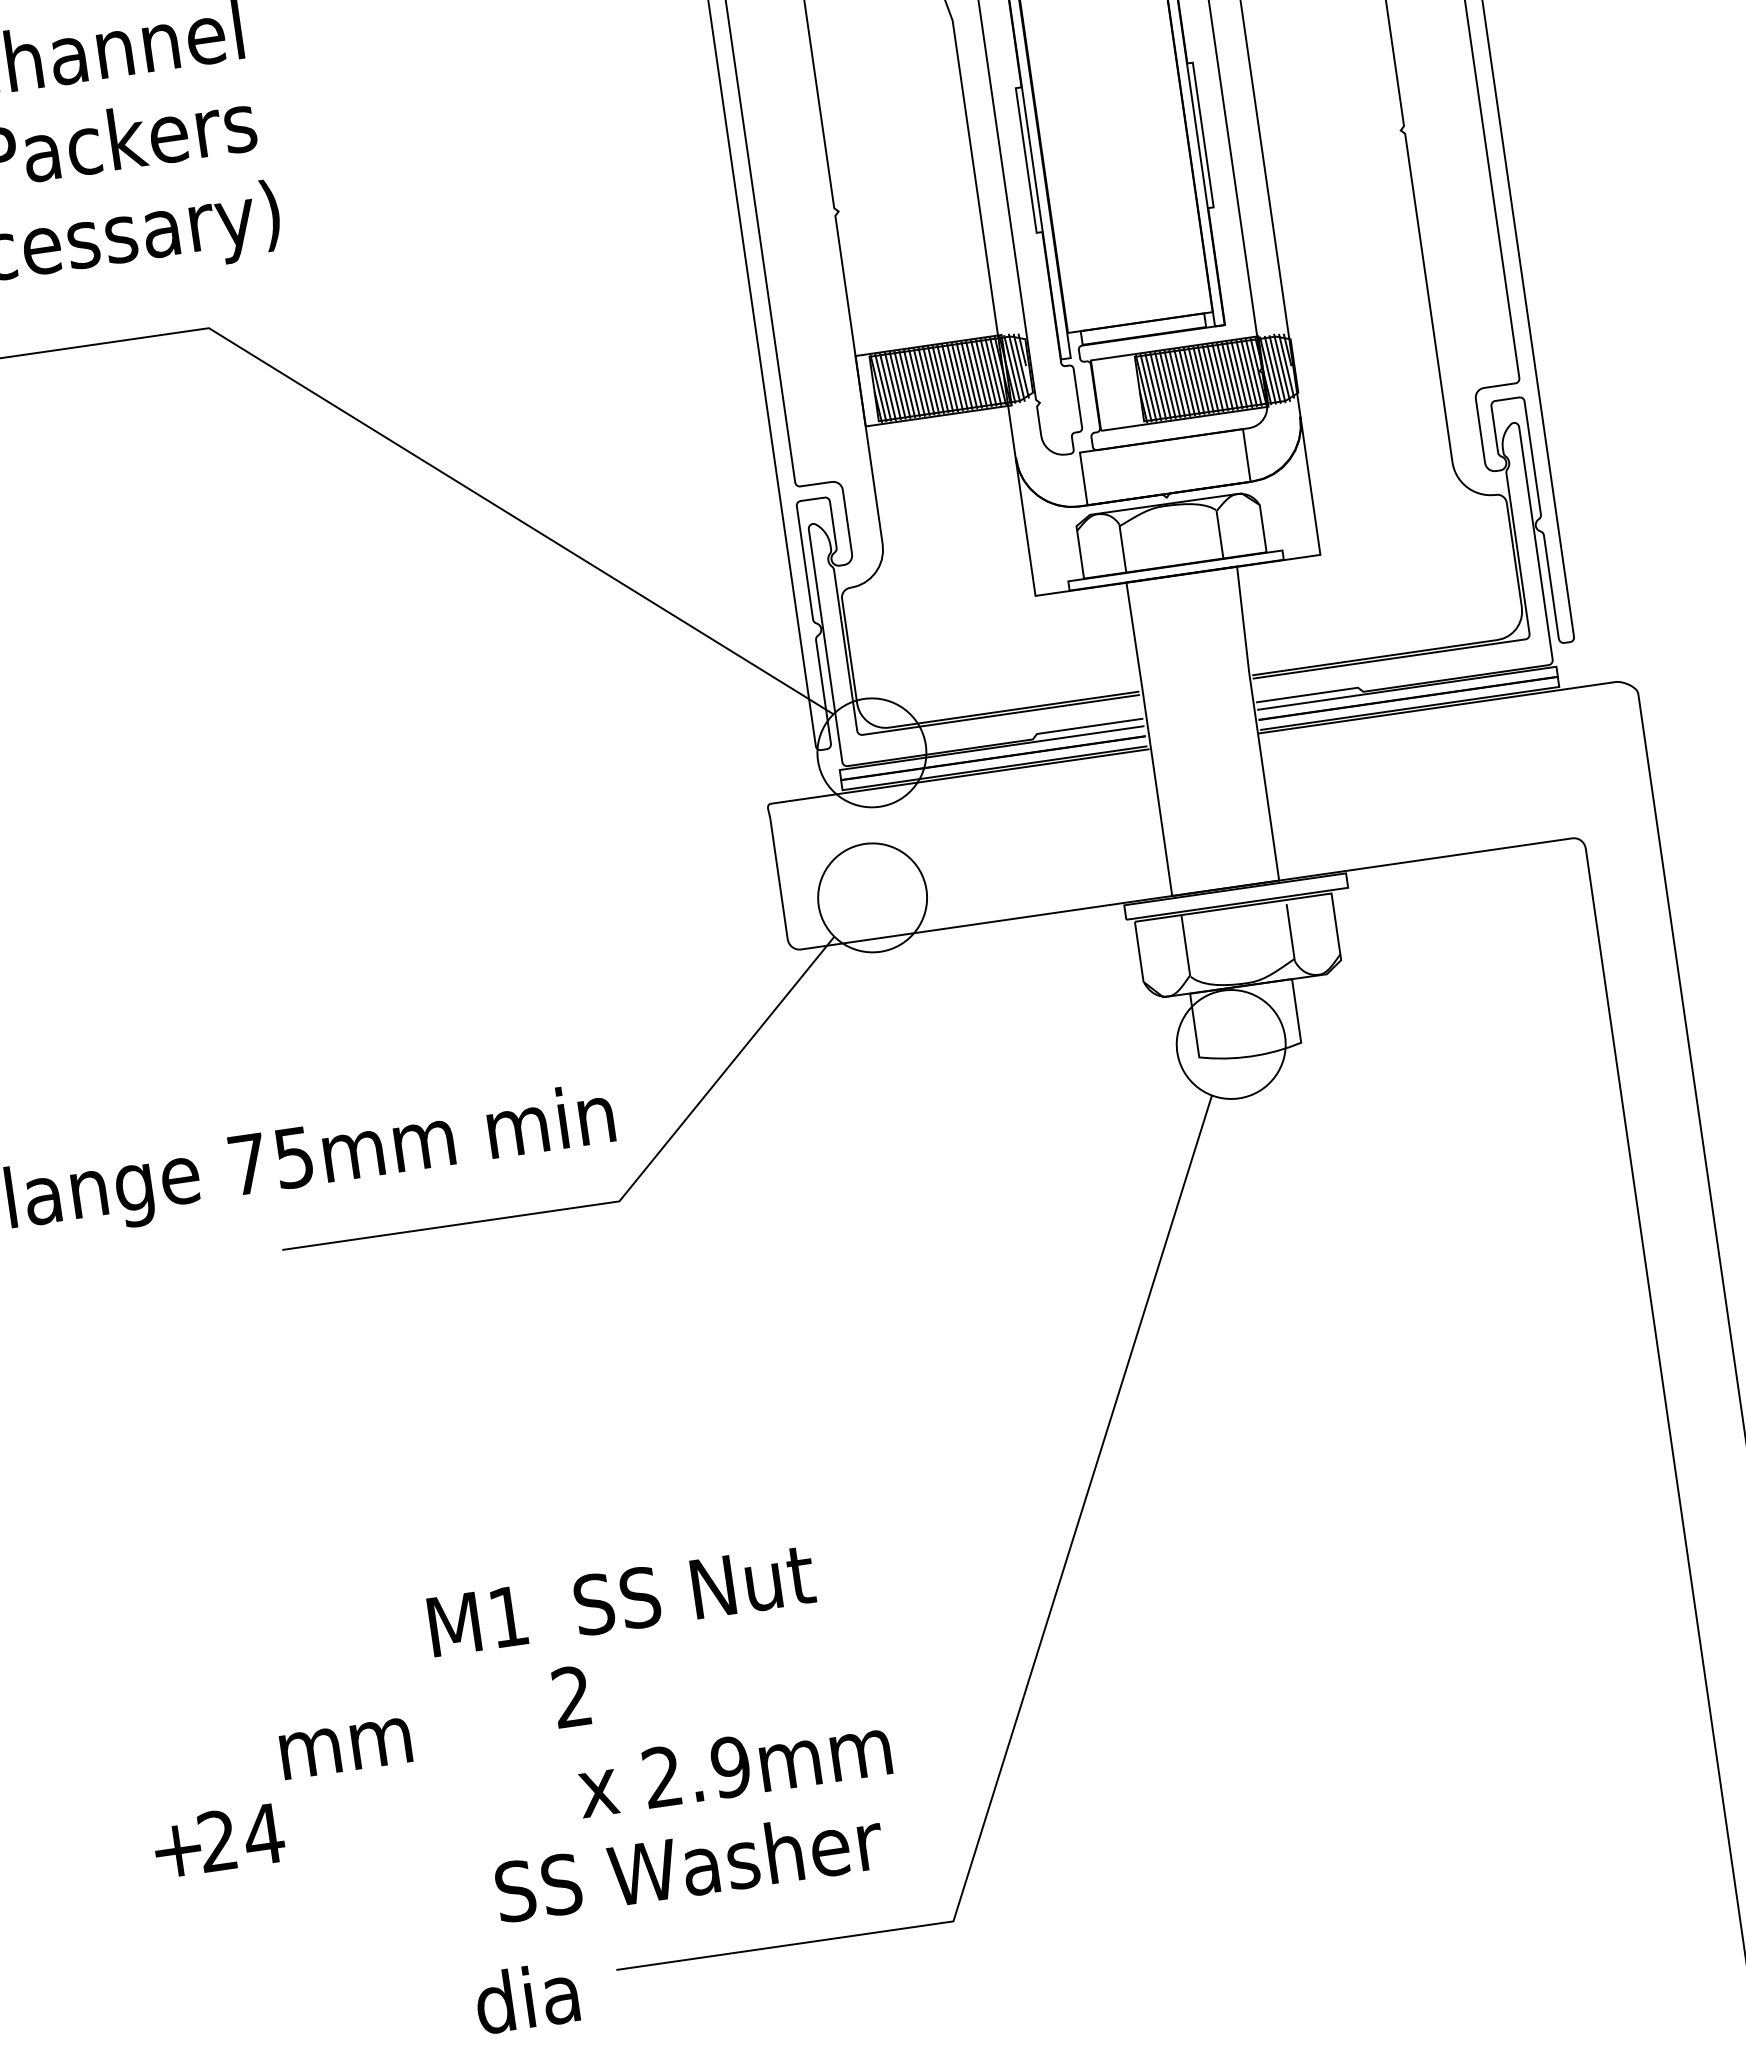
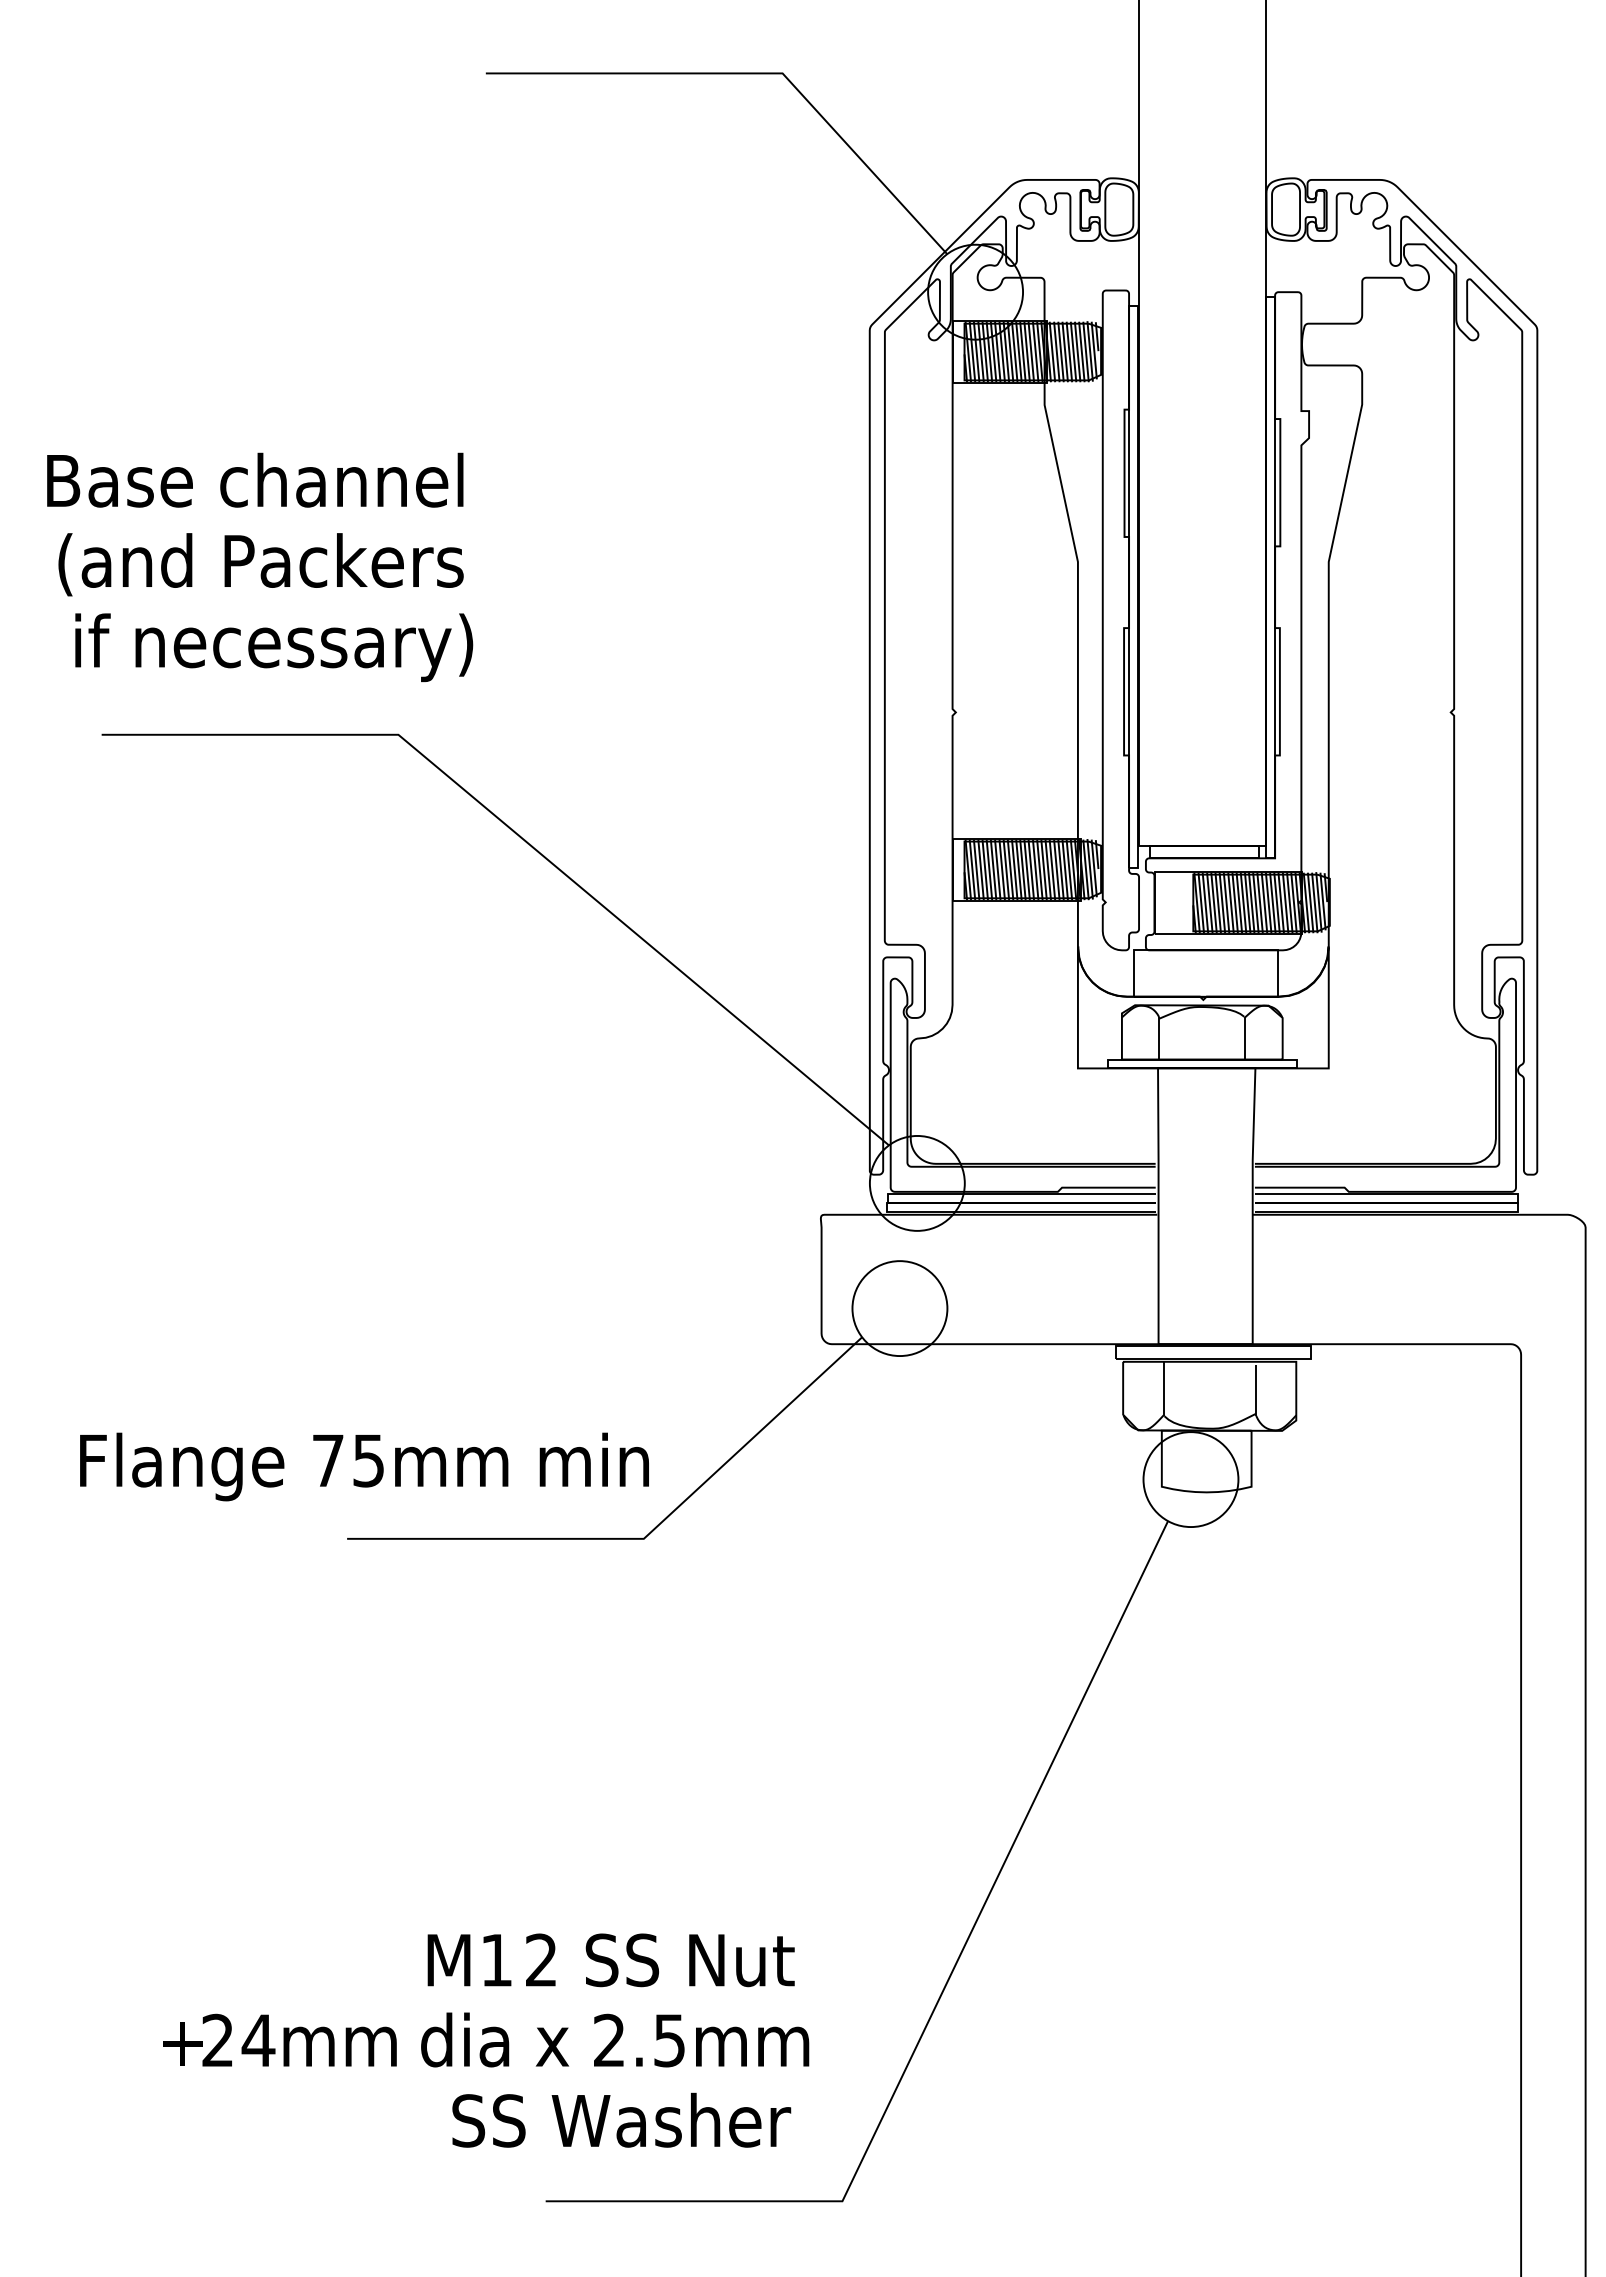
text: (693, 1590) -> (689, 1960), moved
text: (477, 1621) -> (469, 1960), moved
text: (345, 1748) -> (339, 2046), moved
text: (730, 1767) -> (669, 2040), .9mm -> .5mm
text: (527, 1996) -> (465, 2039), moved

